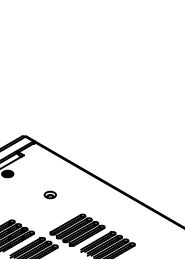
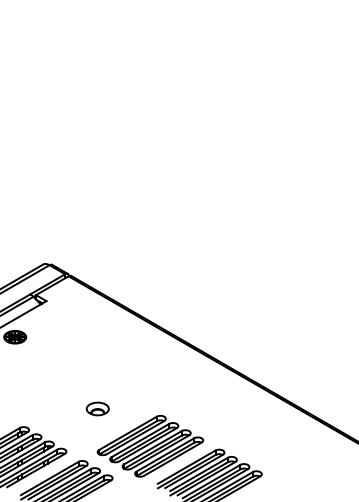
part: (49, 194) -> (96, 407), moved

